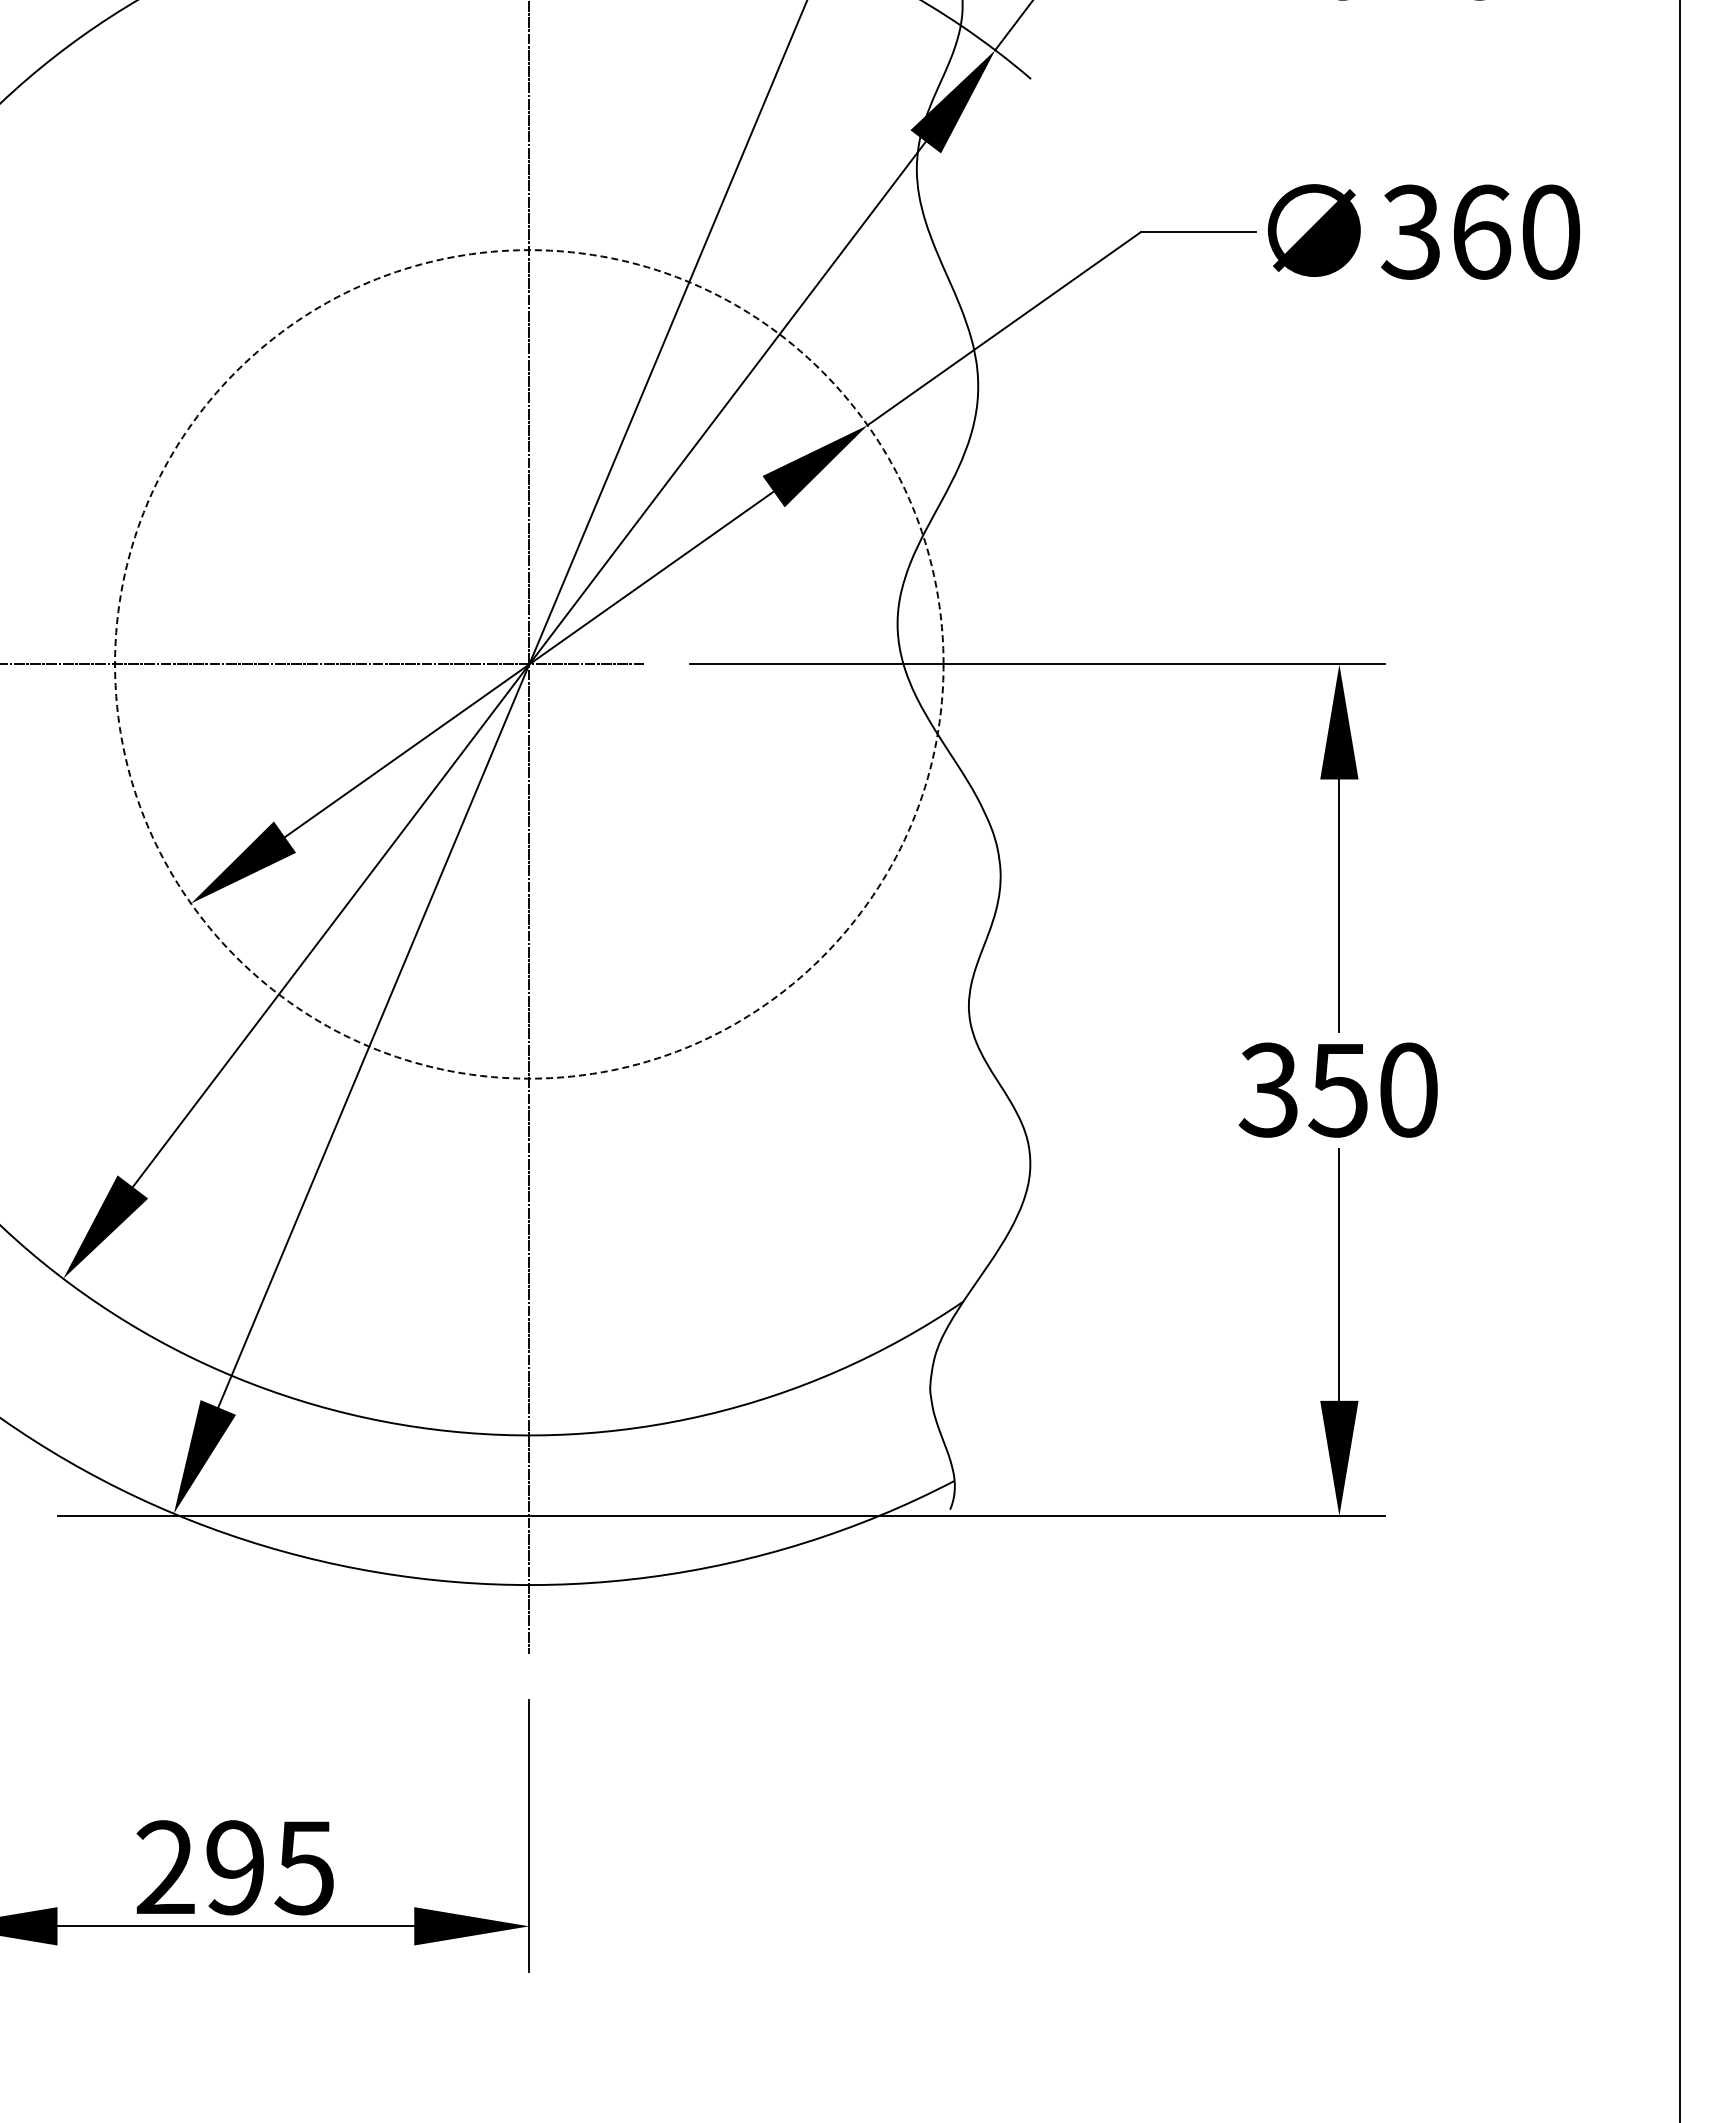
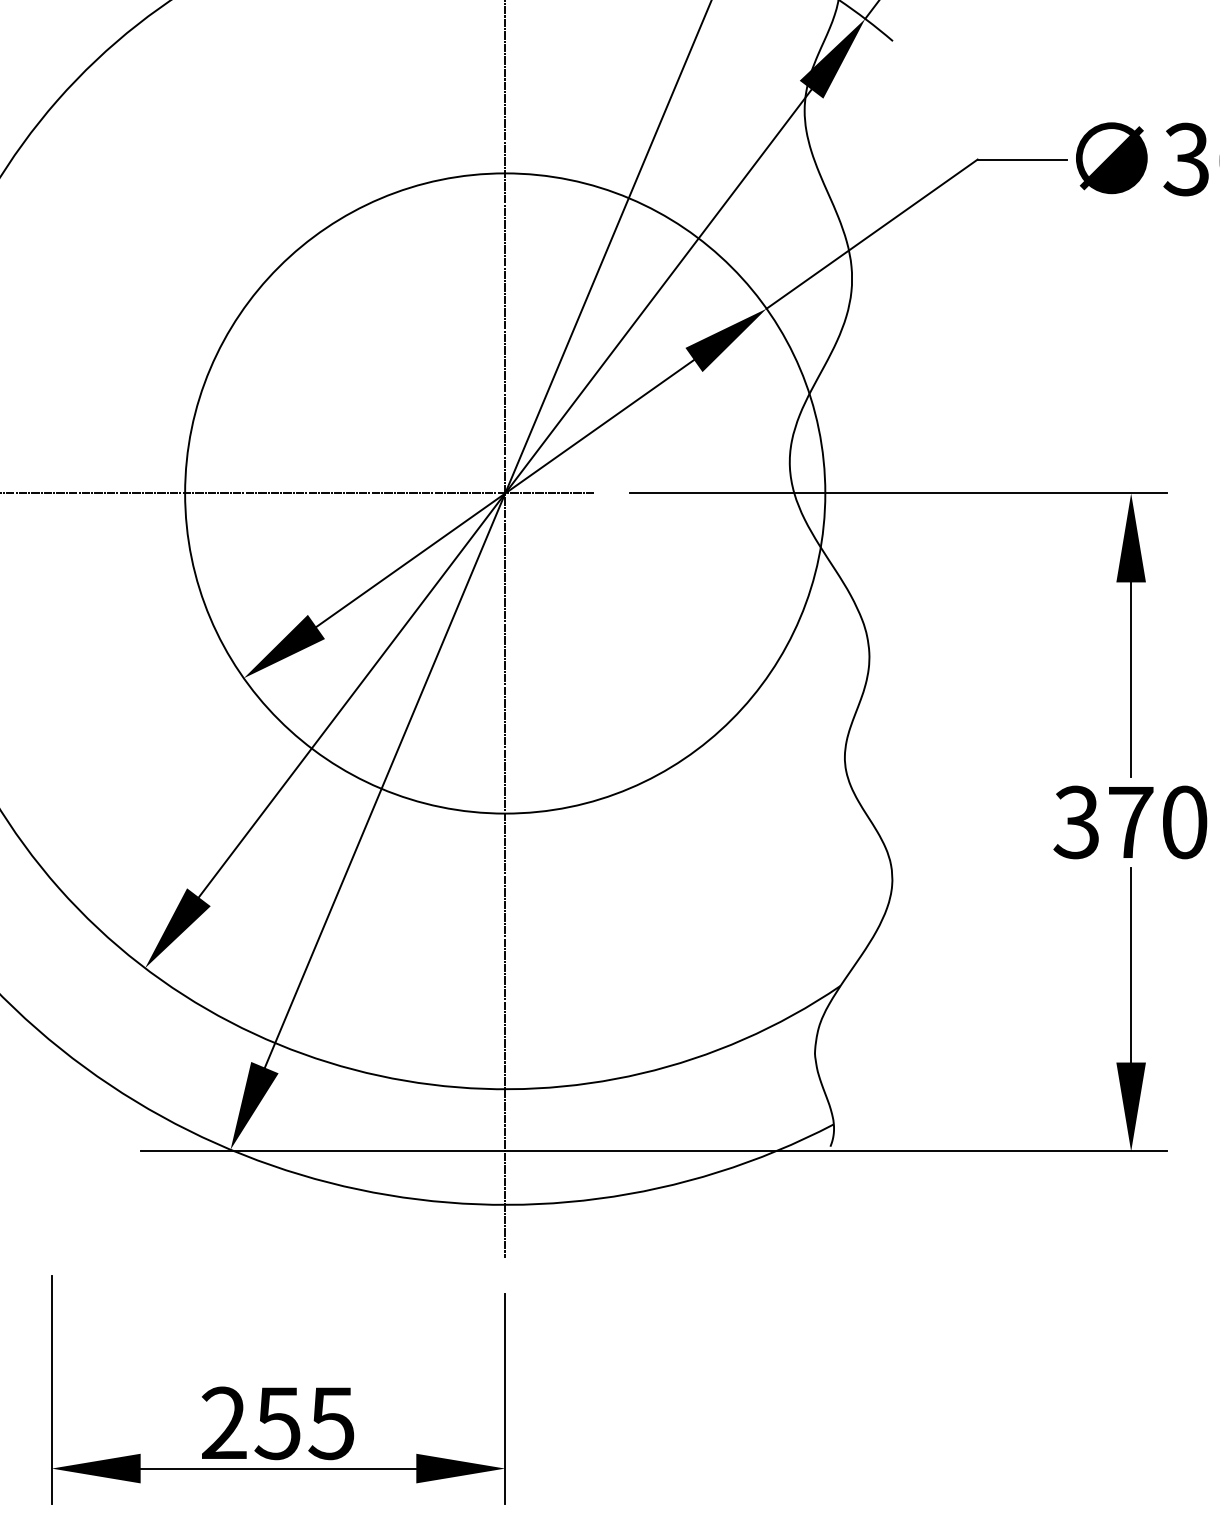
circle: (529, 664) -> (505, 493), dashed -> solid
text: (1338, 1090) -> (1130, 822), 350 -> 370
text: (233, 1867) -> (276, 1423), 295 -> 255

